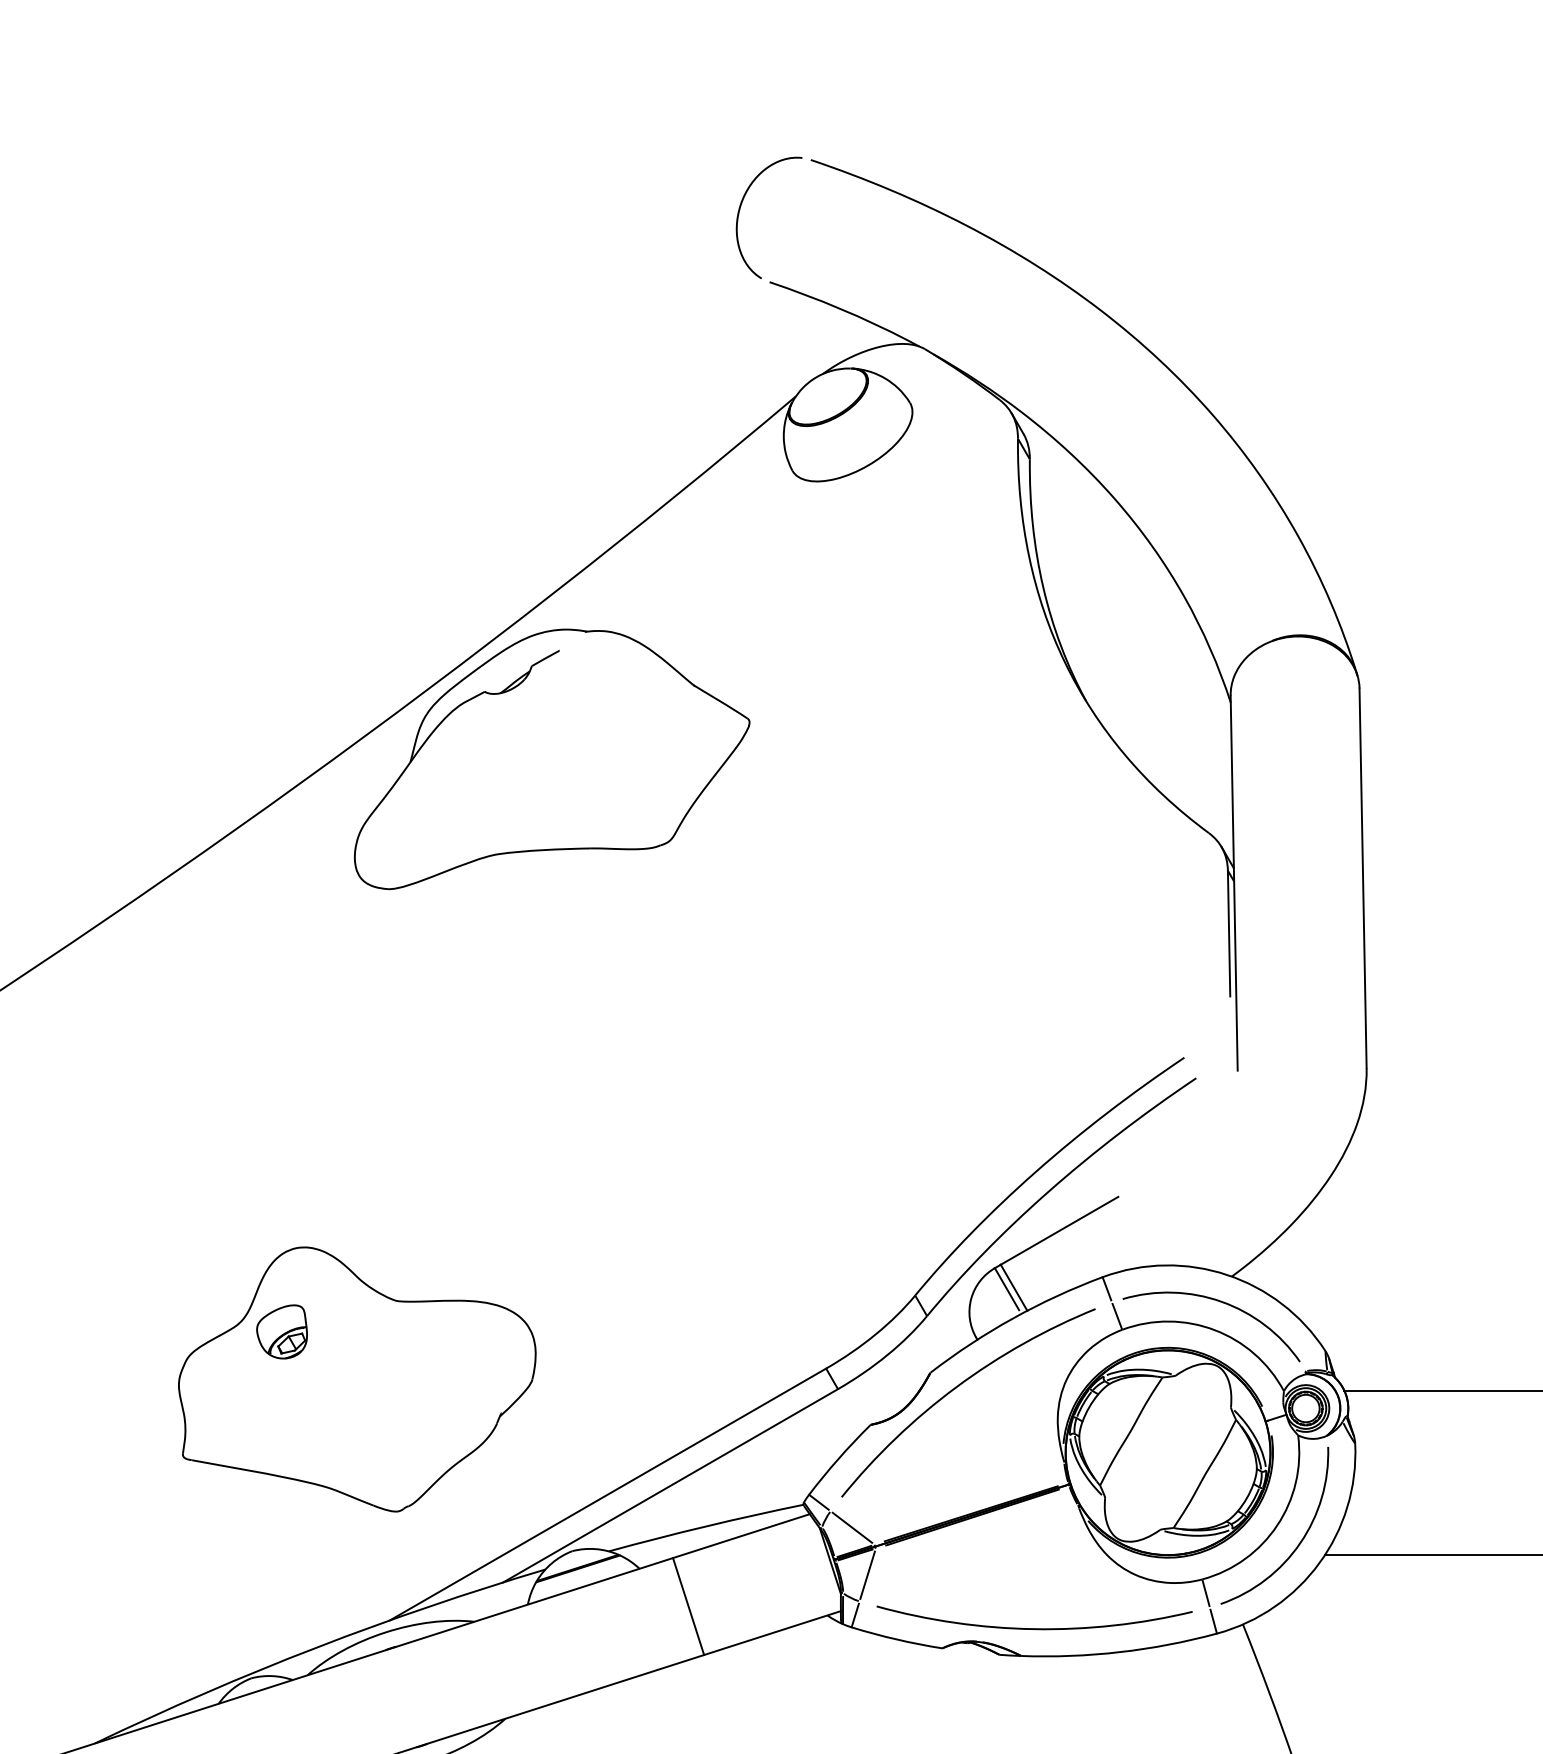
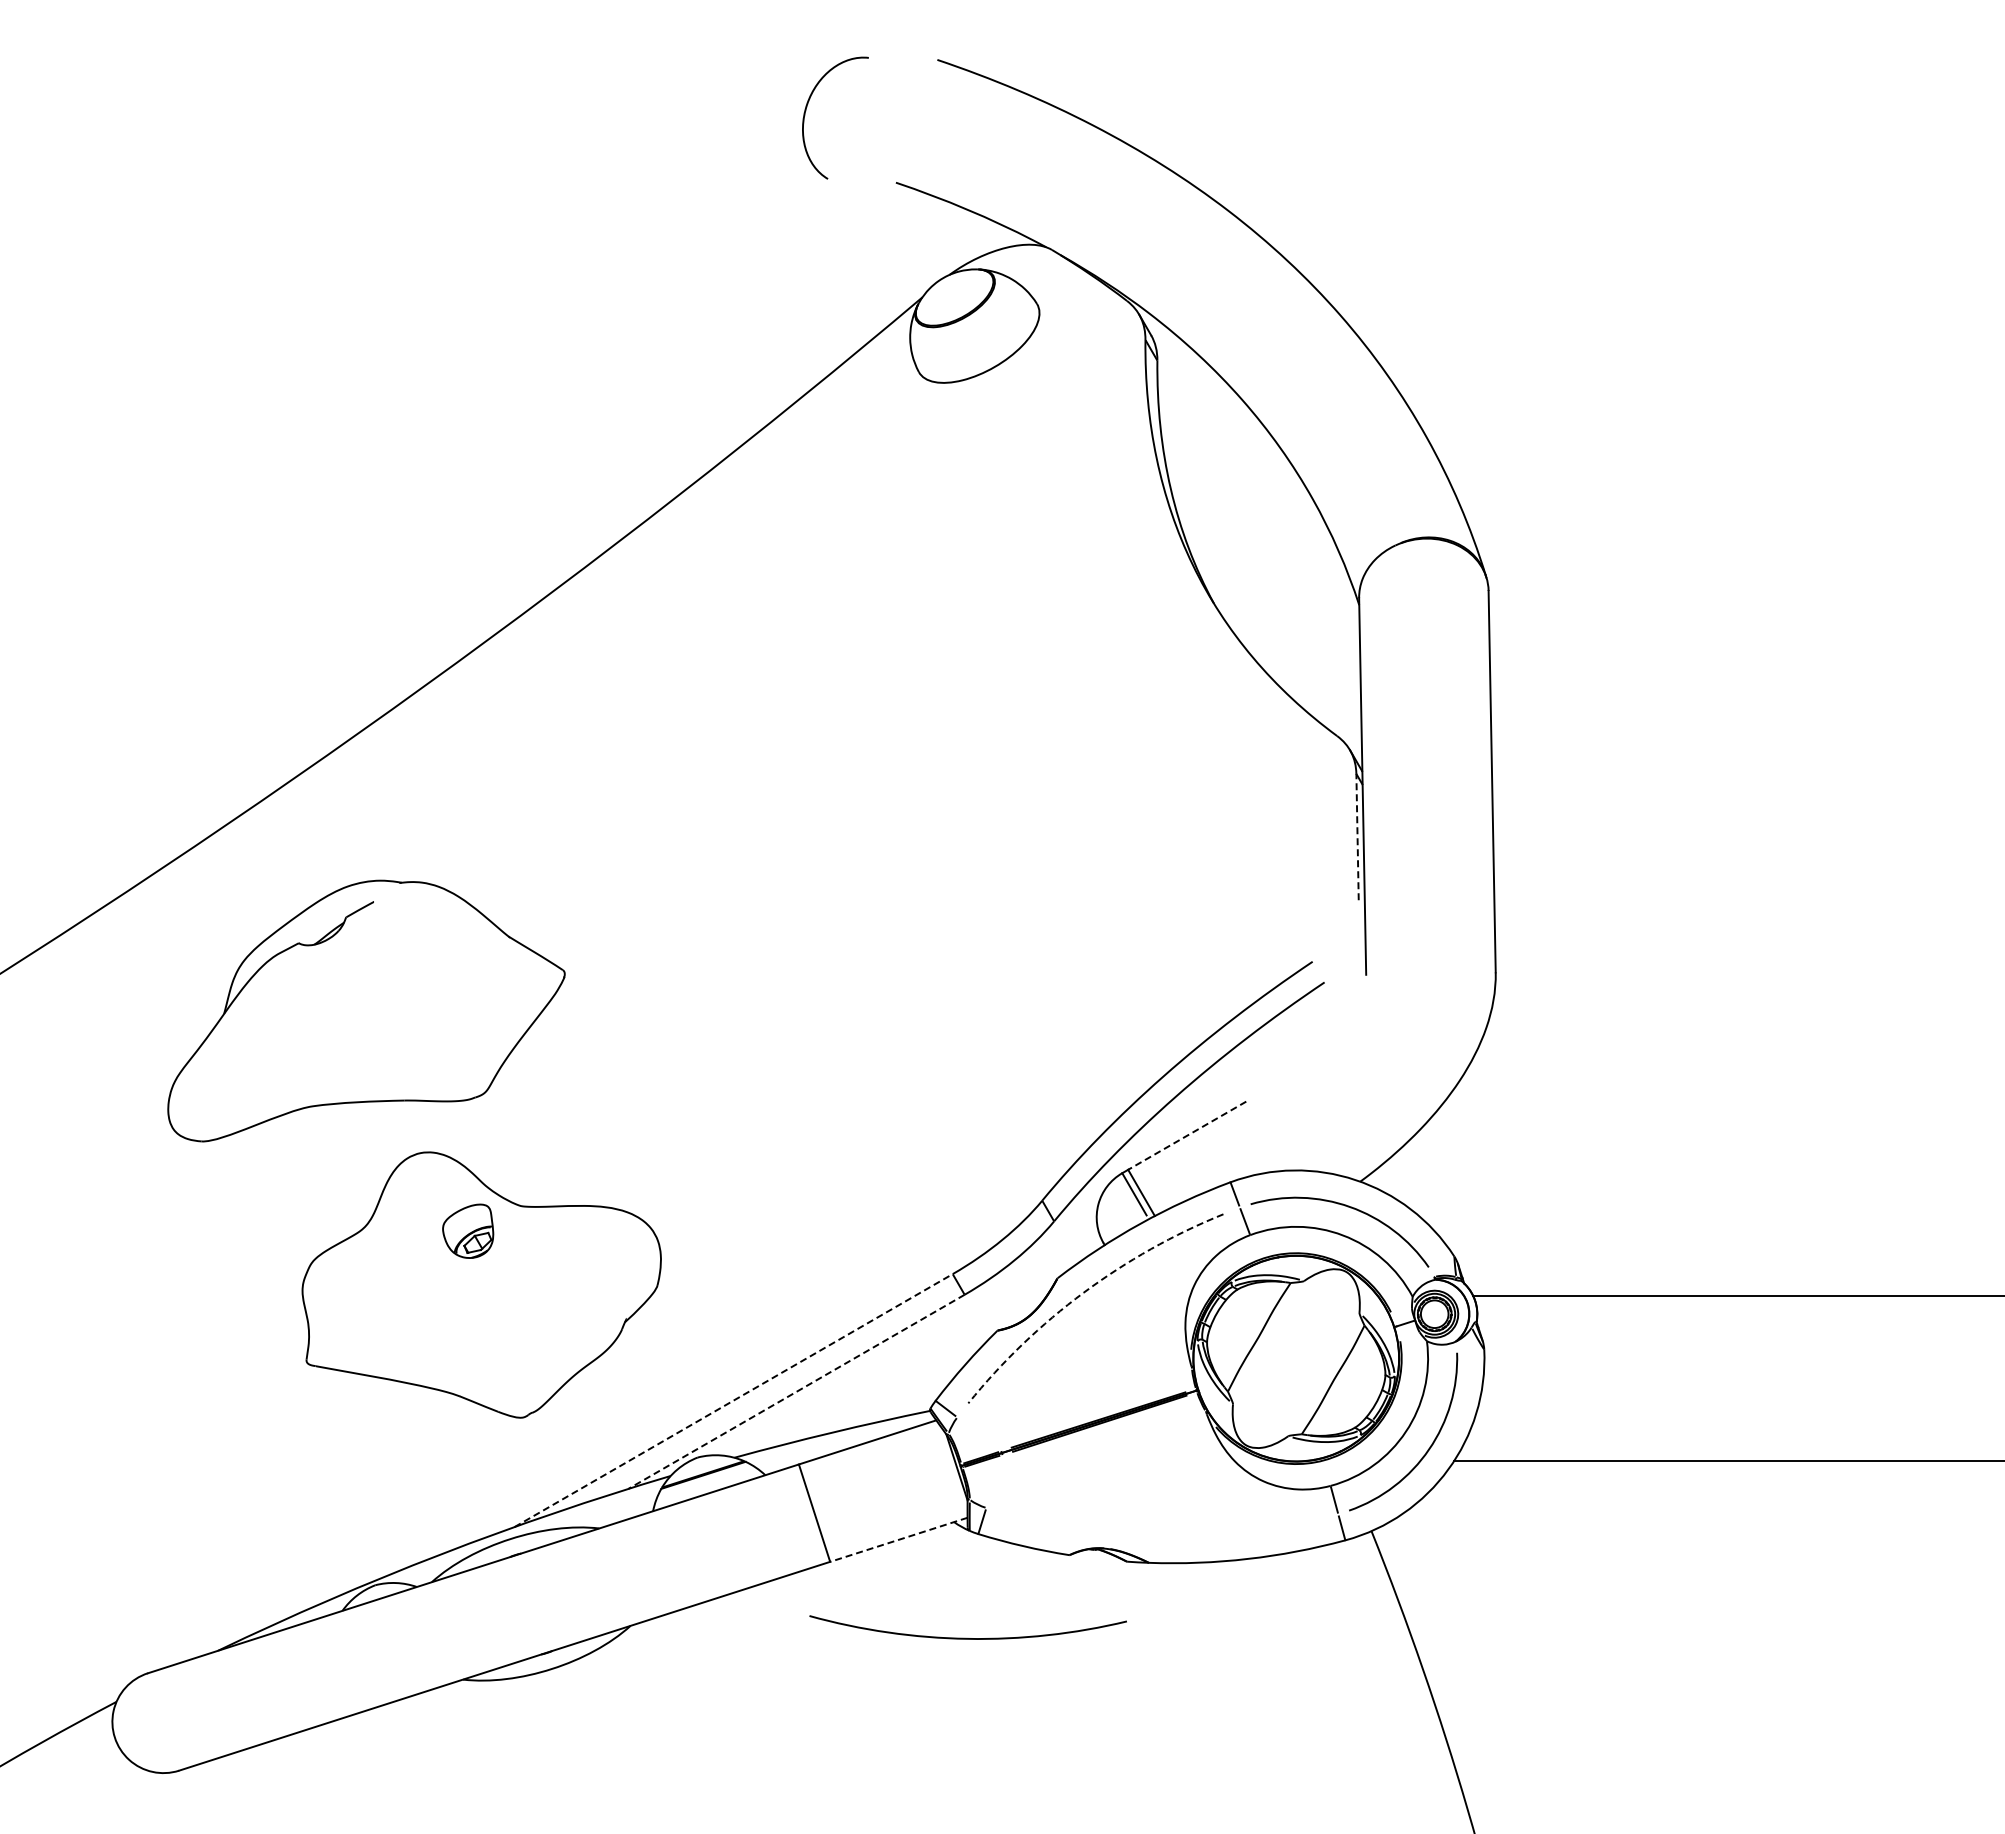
curve: (740, 211) -> (806, 111), moved
part: (552, 758) -> (366, 1010), moved
line: (1229, 933) -> (1357, 836), solid -> dashed
line: (1058, 1230) -> (1186, 1135), solid -> dashed
part: (282, 1331) -> (468, 1230), moved
arc: (956, 1386) -> (1083, 1292), solid -> dashed
line: (670, 1486) -> (796, 1392), solid -> dashed
line: (607, 1494) -> (733, 1400), solid -> dashed
line: (851, 1527) -> (978, 1433), removed
line: (867, 1575) -> (994, 1481), removed
arc: (1033, 1627) -> (967, 1637), moved
line: (772, 1632) -> (898, 1539), solid -> dashed

